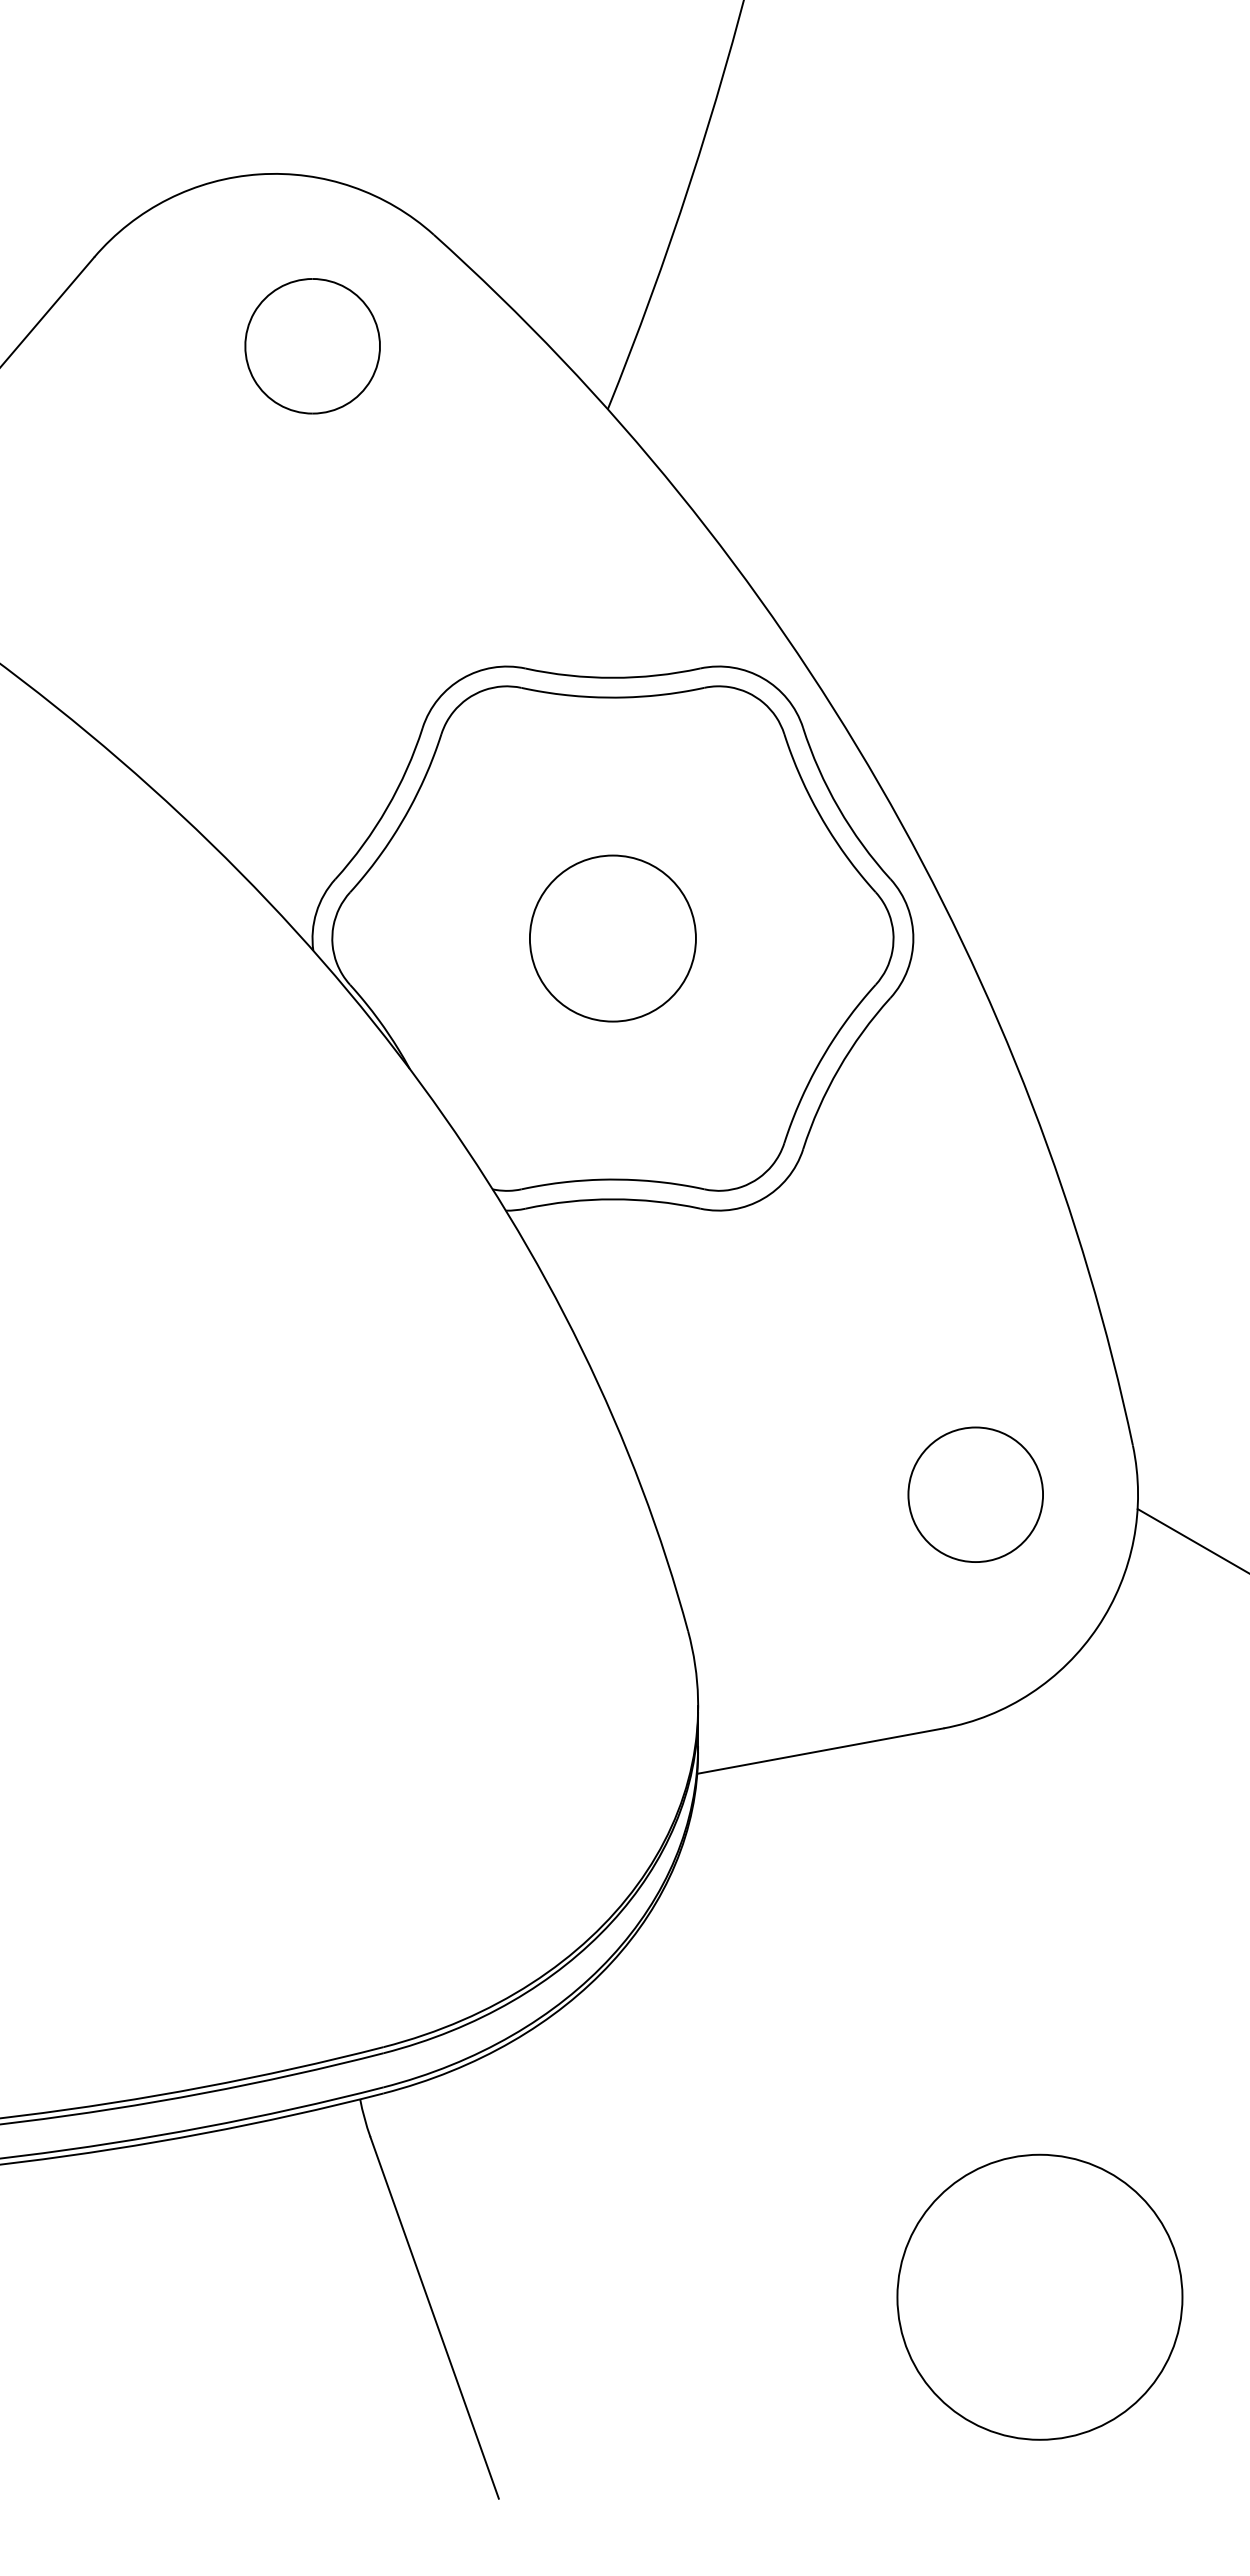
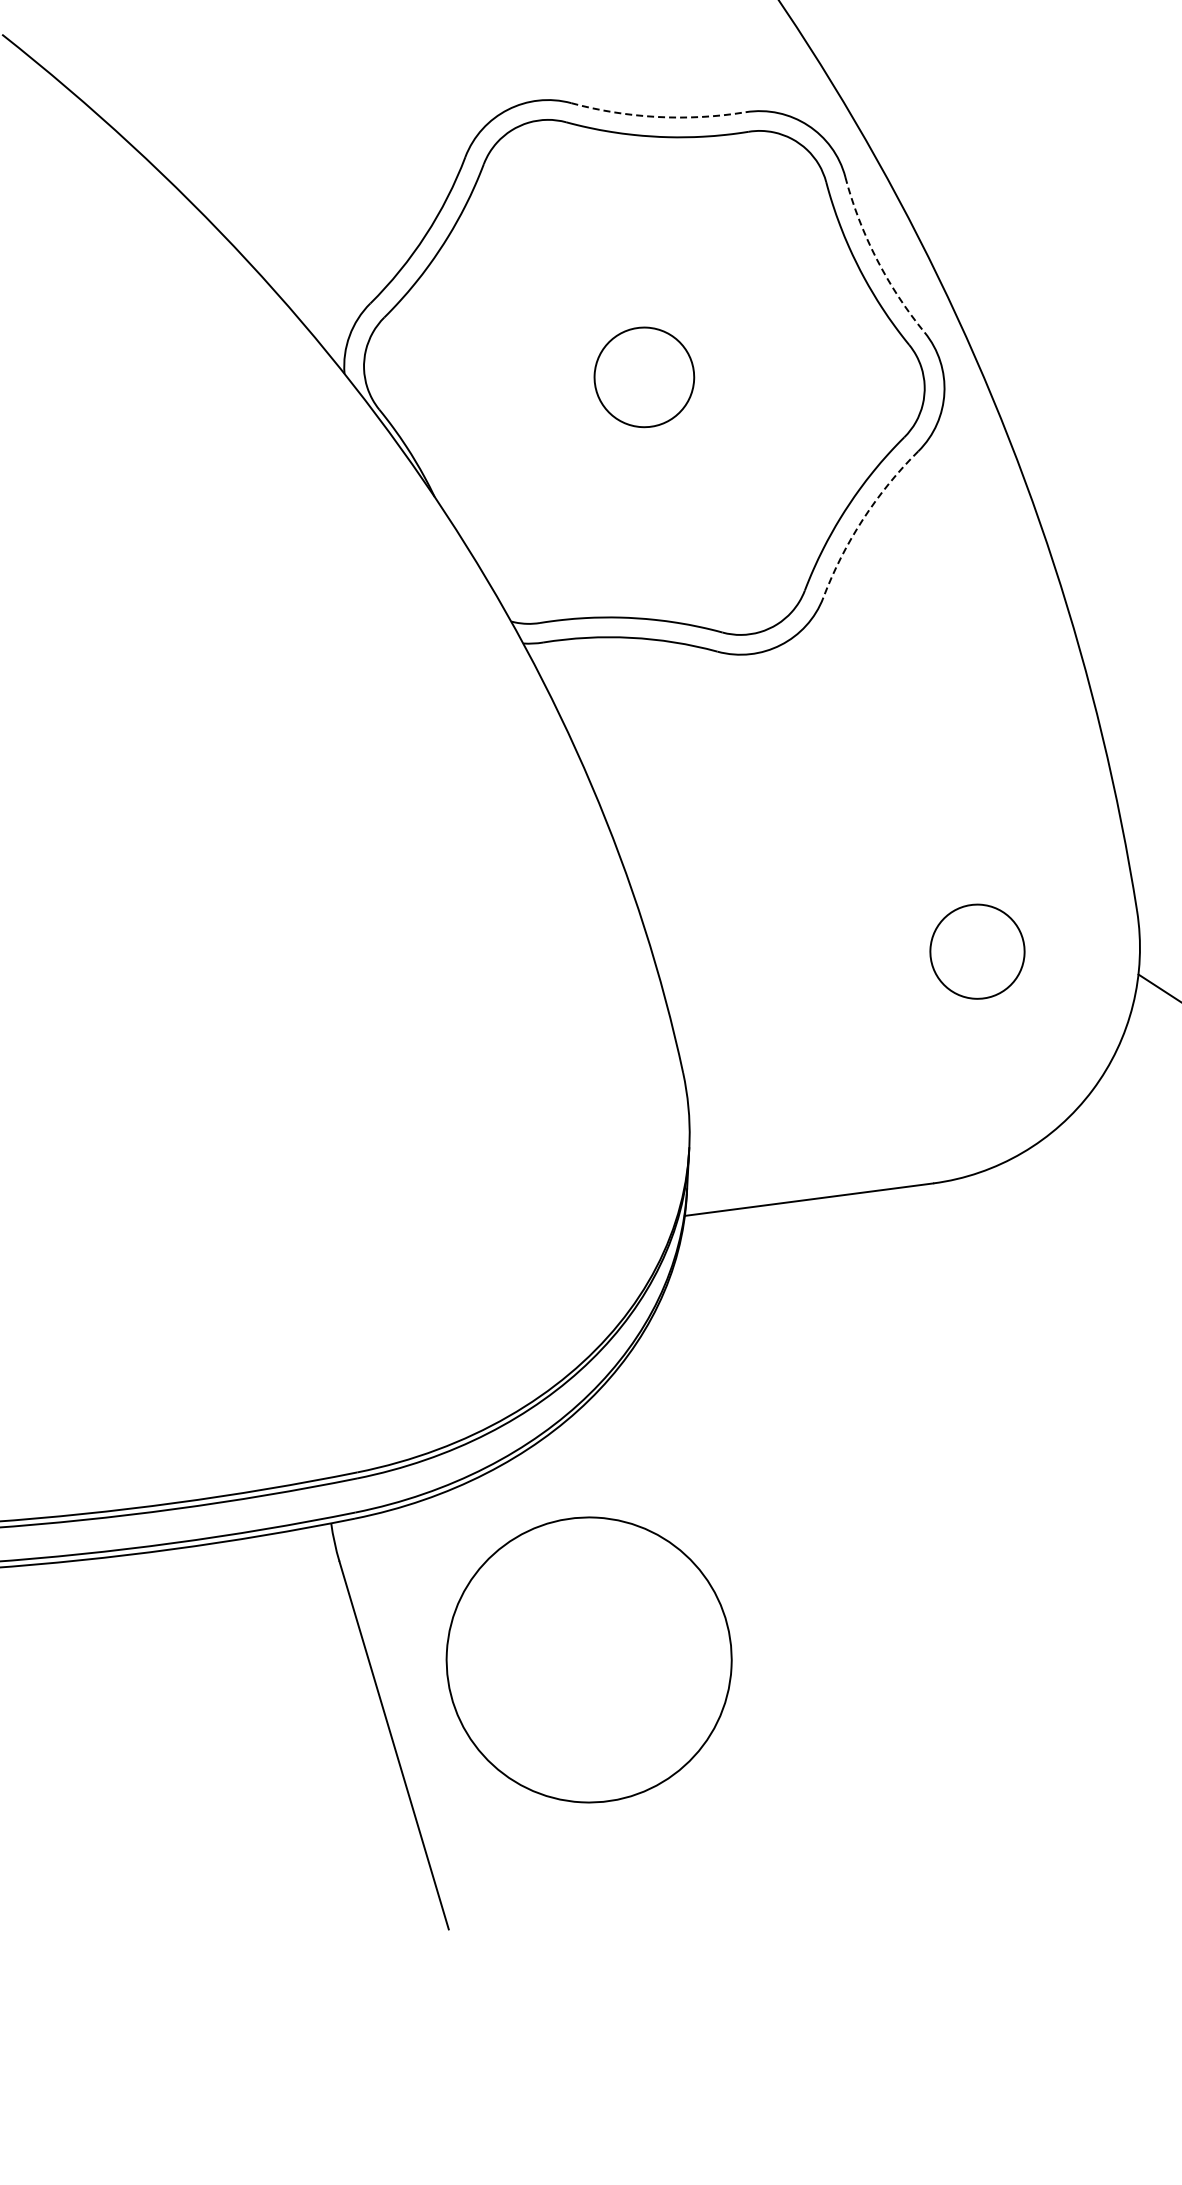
arc: (612, 677) -> (657, 116), solid -> dashed
arc: (838, 808) -> (876, 259), solid -> dashed
circle: (612, 938) -> (643, 377), size x0.6
arc: (838, 1068) -> (862, 518), solid -> dashed
circle: (975, 1494) -> (977, 951), size x0.7
circle: (1039, 2296) -> (588, 1659), moved

